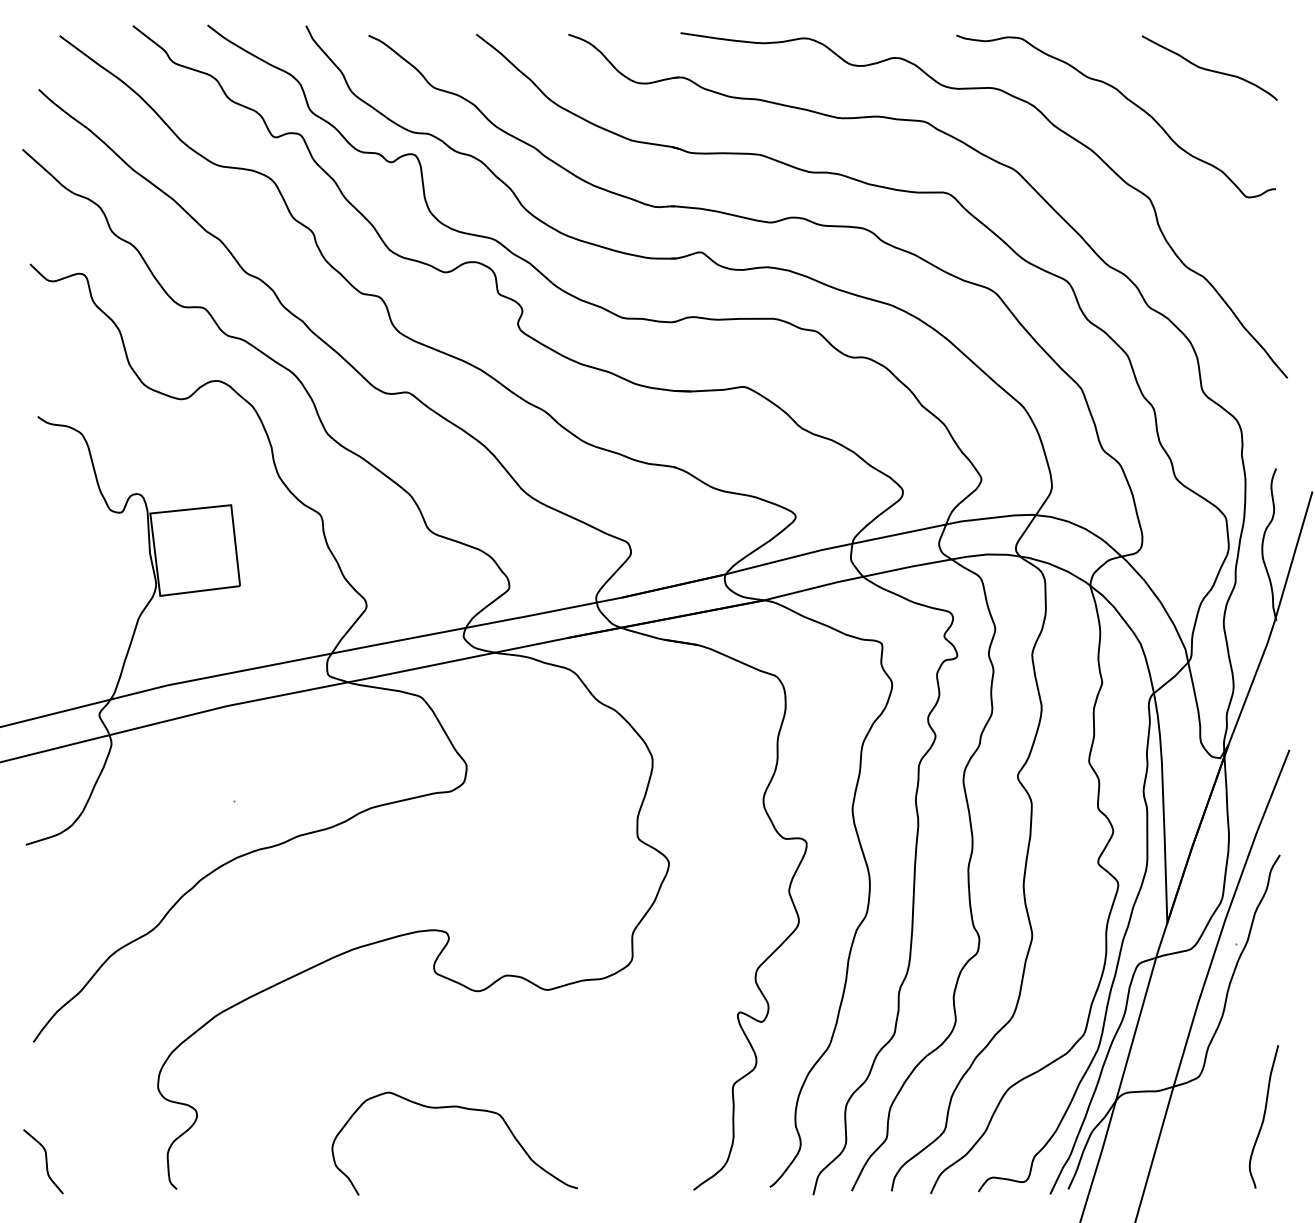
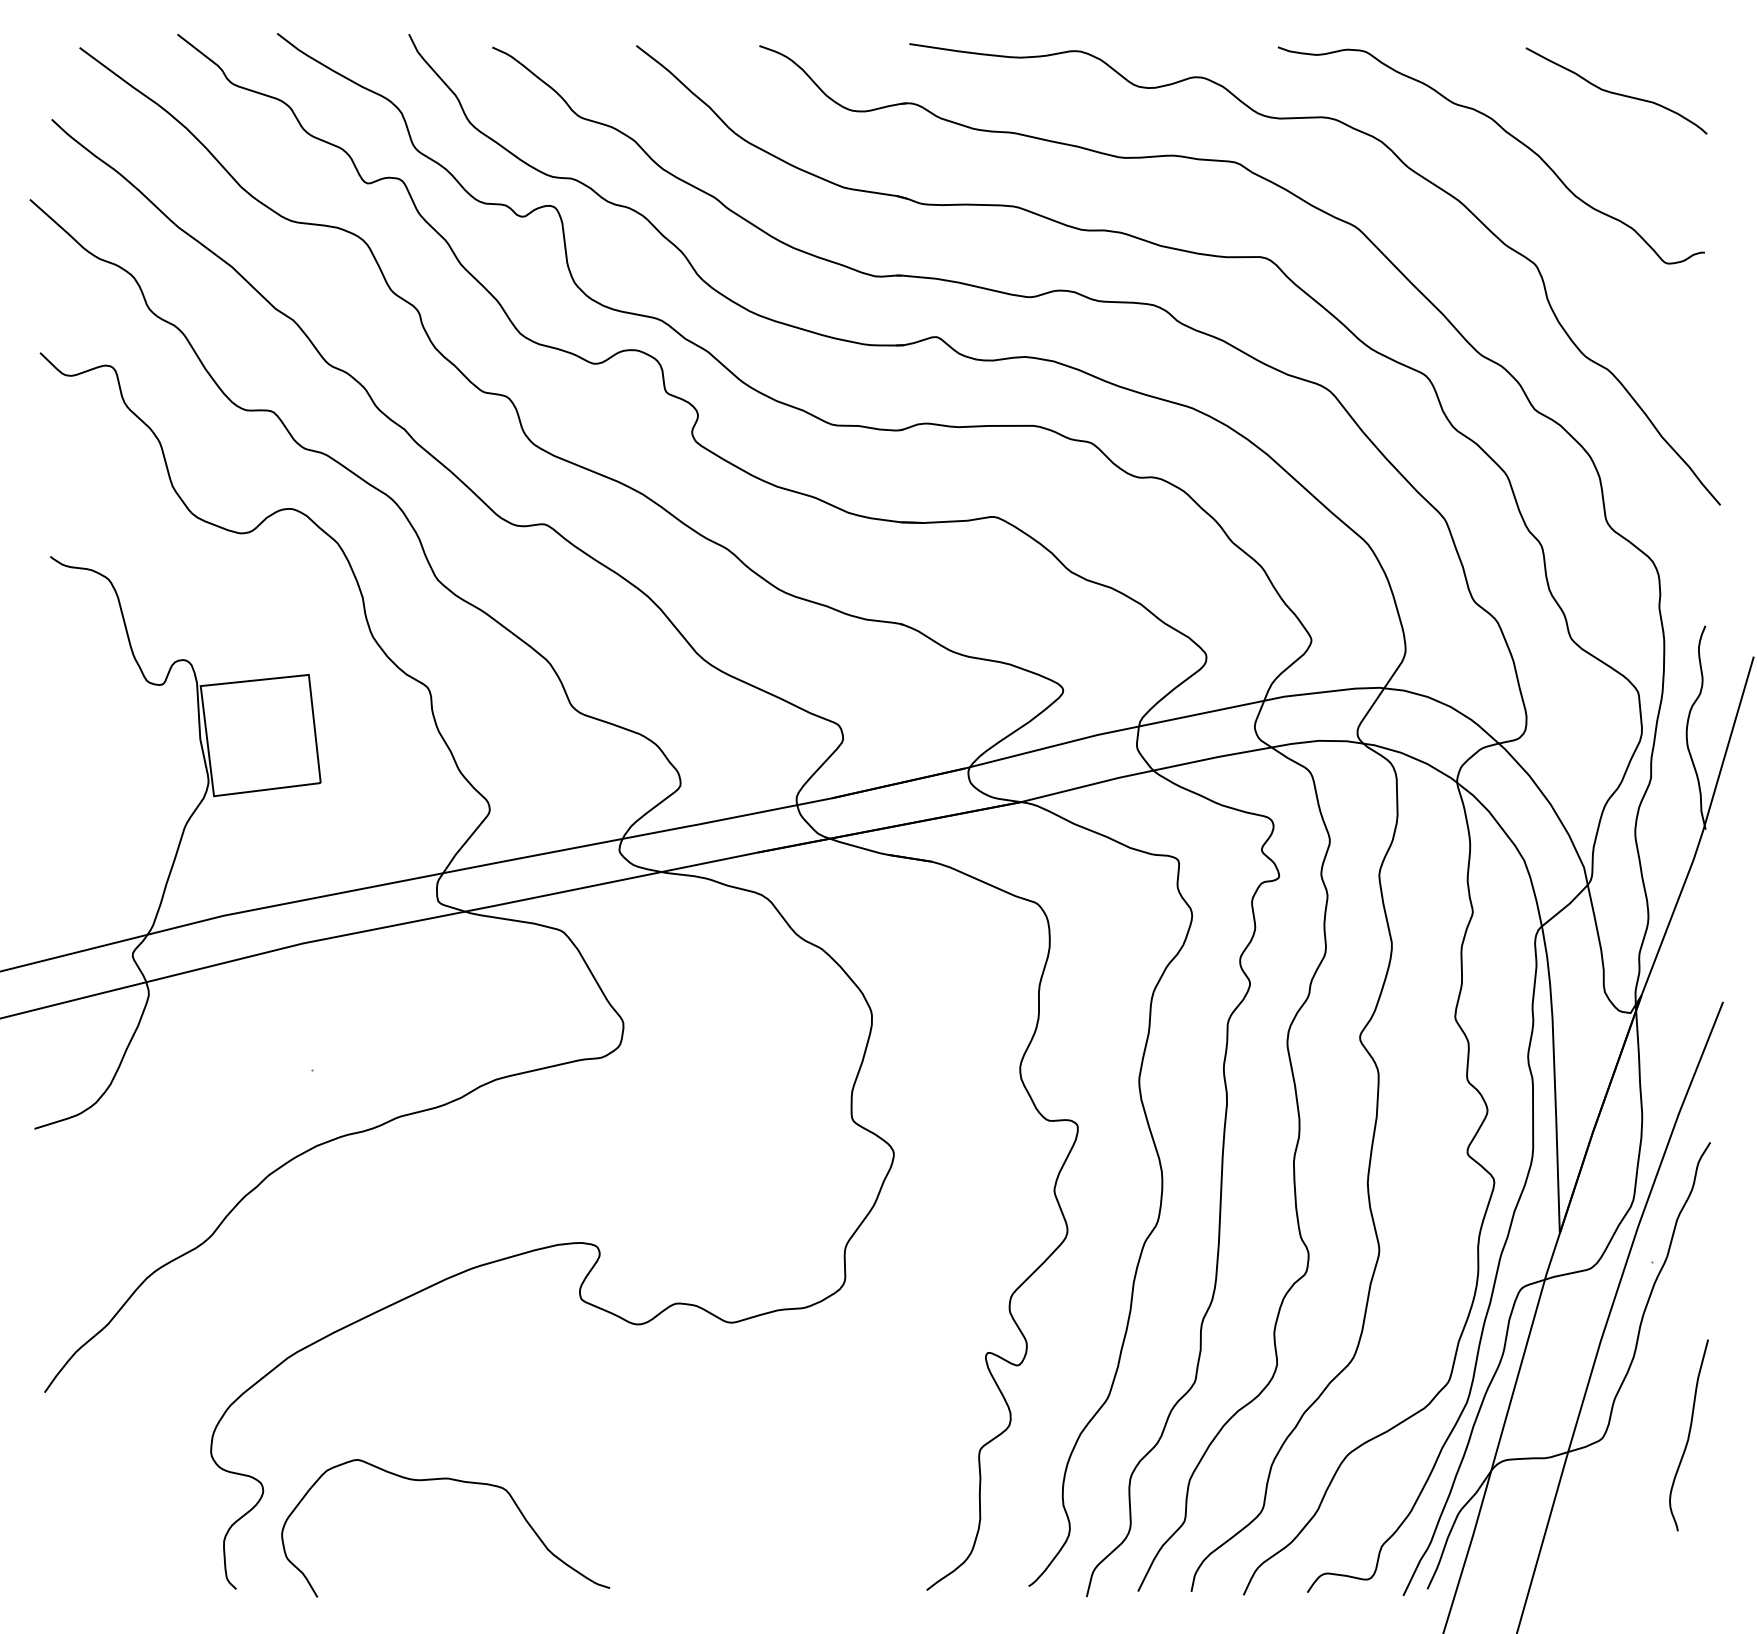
curve: (462, 1108) -> (456, 1481), moved
curve: (1263, 1116) -> (1688, 1435), moved
curve: (46, 1161) -> (61, 1552), removed

